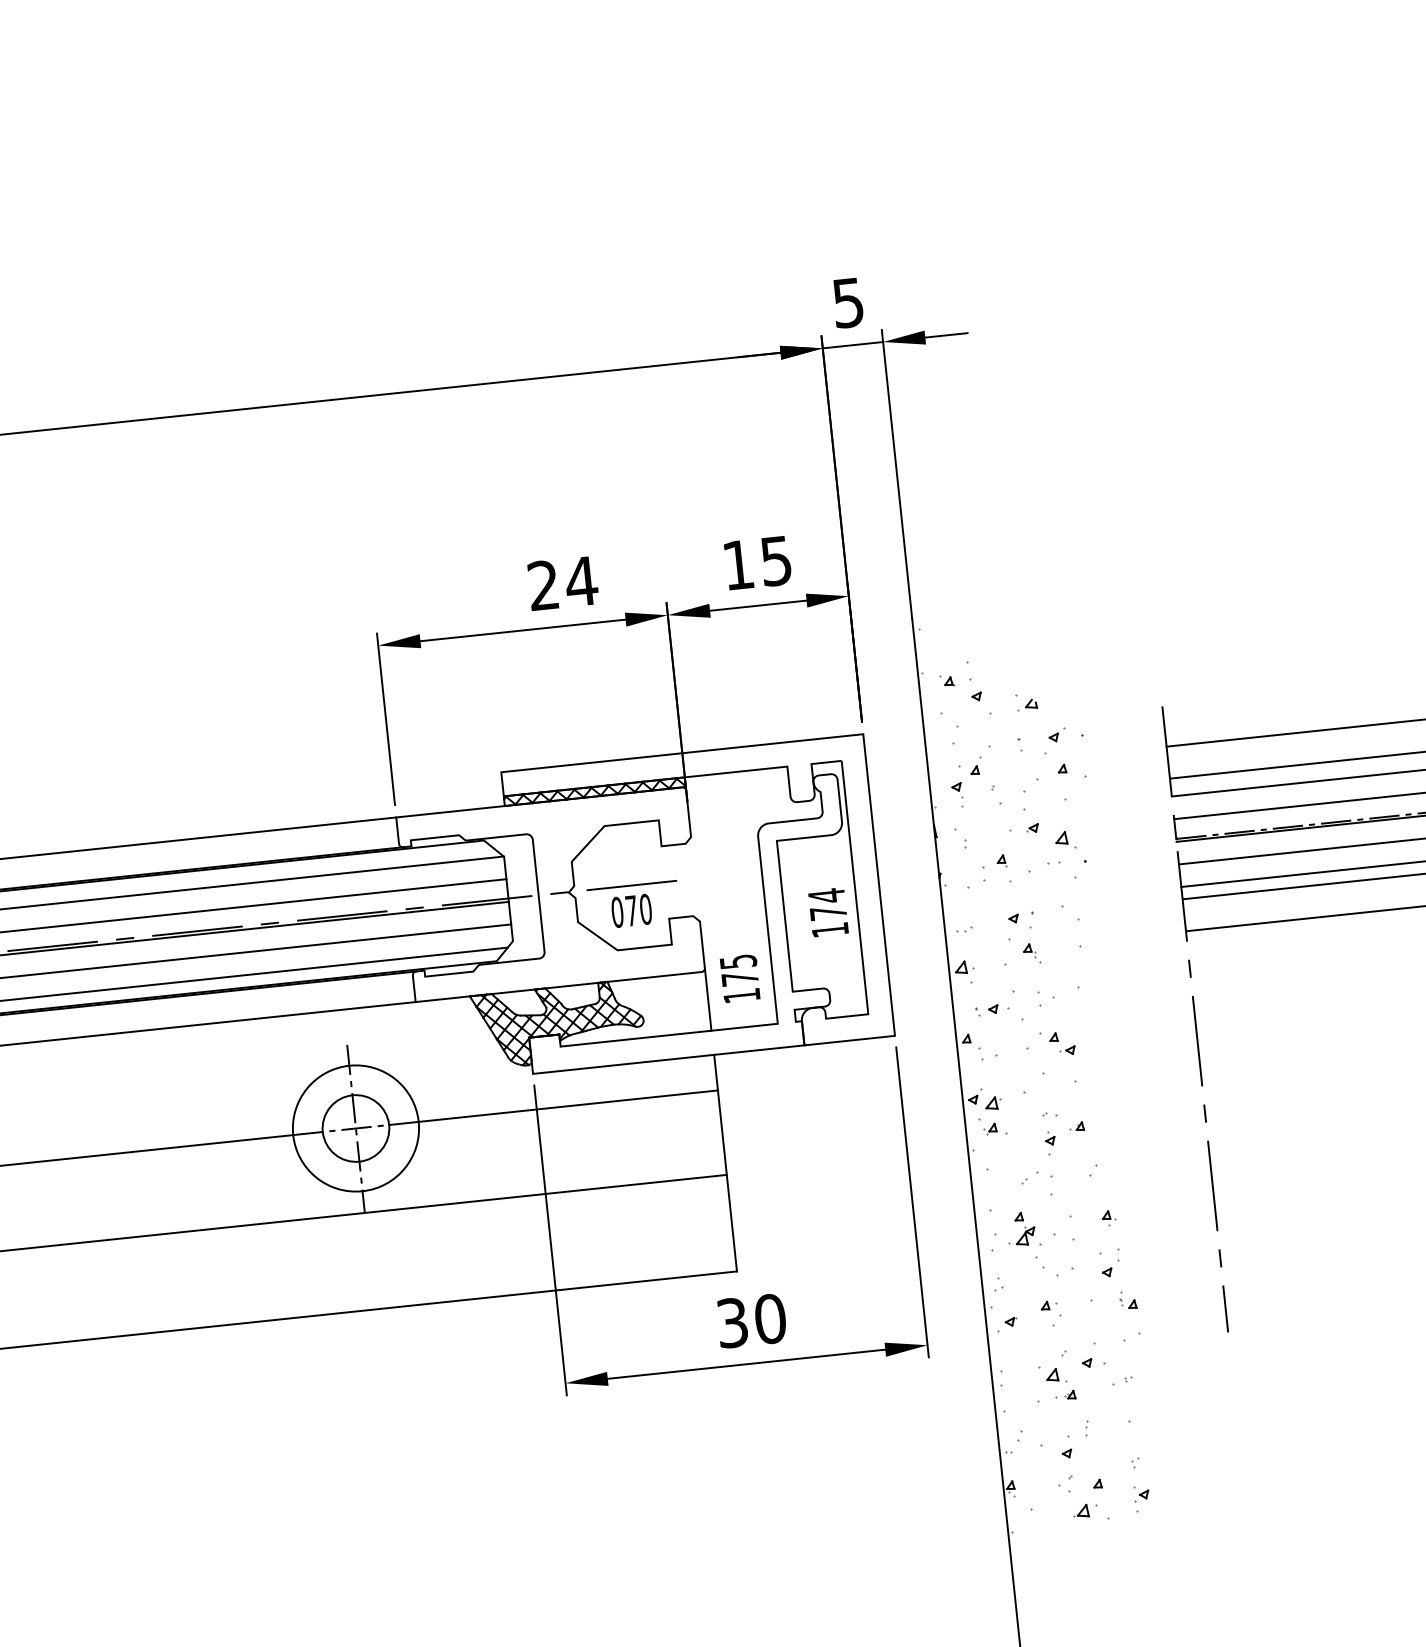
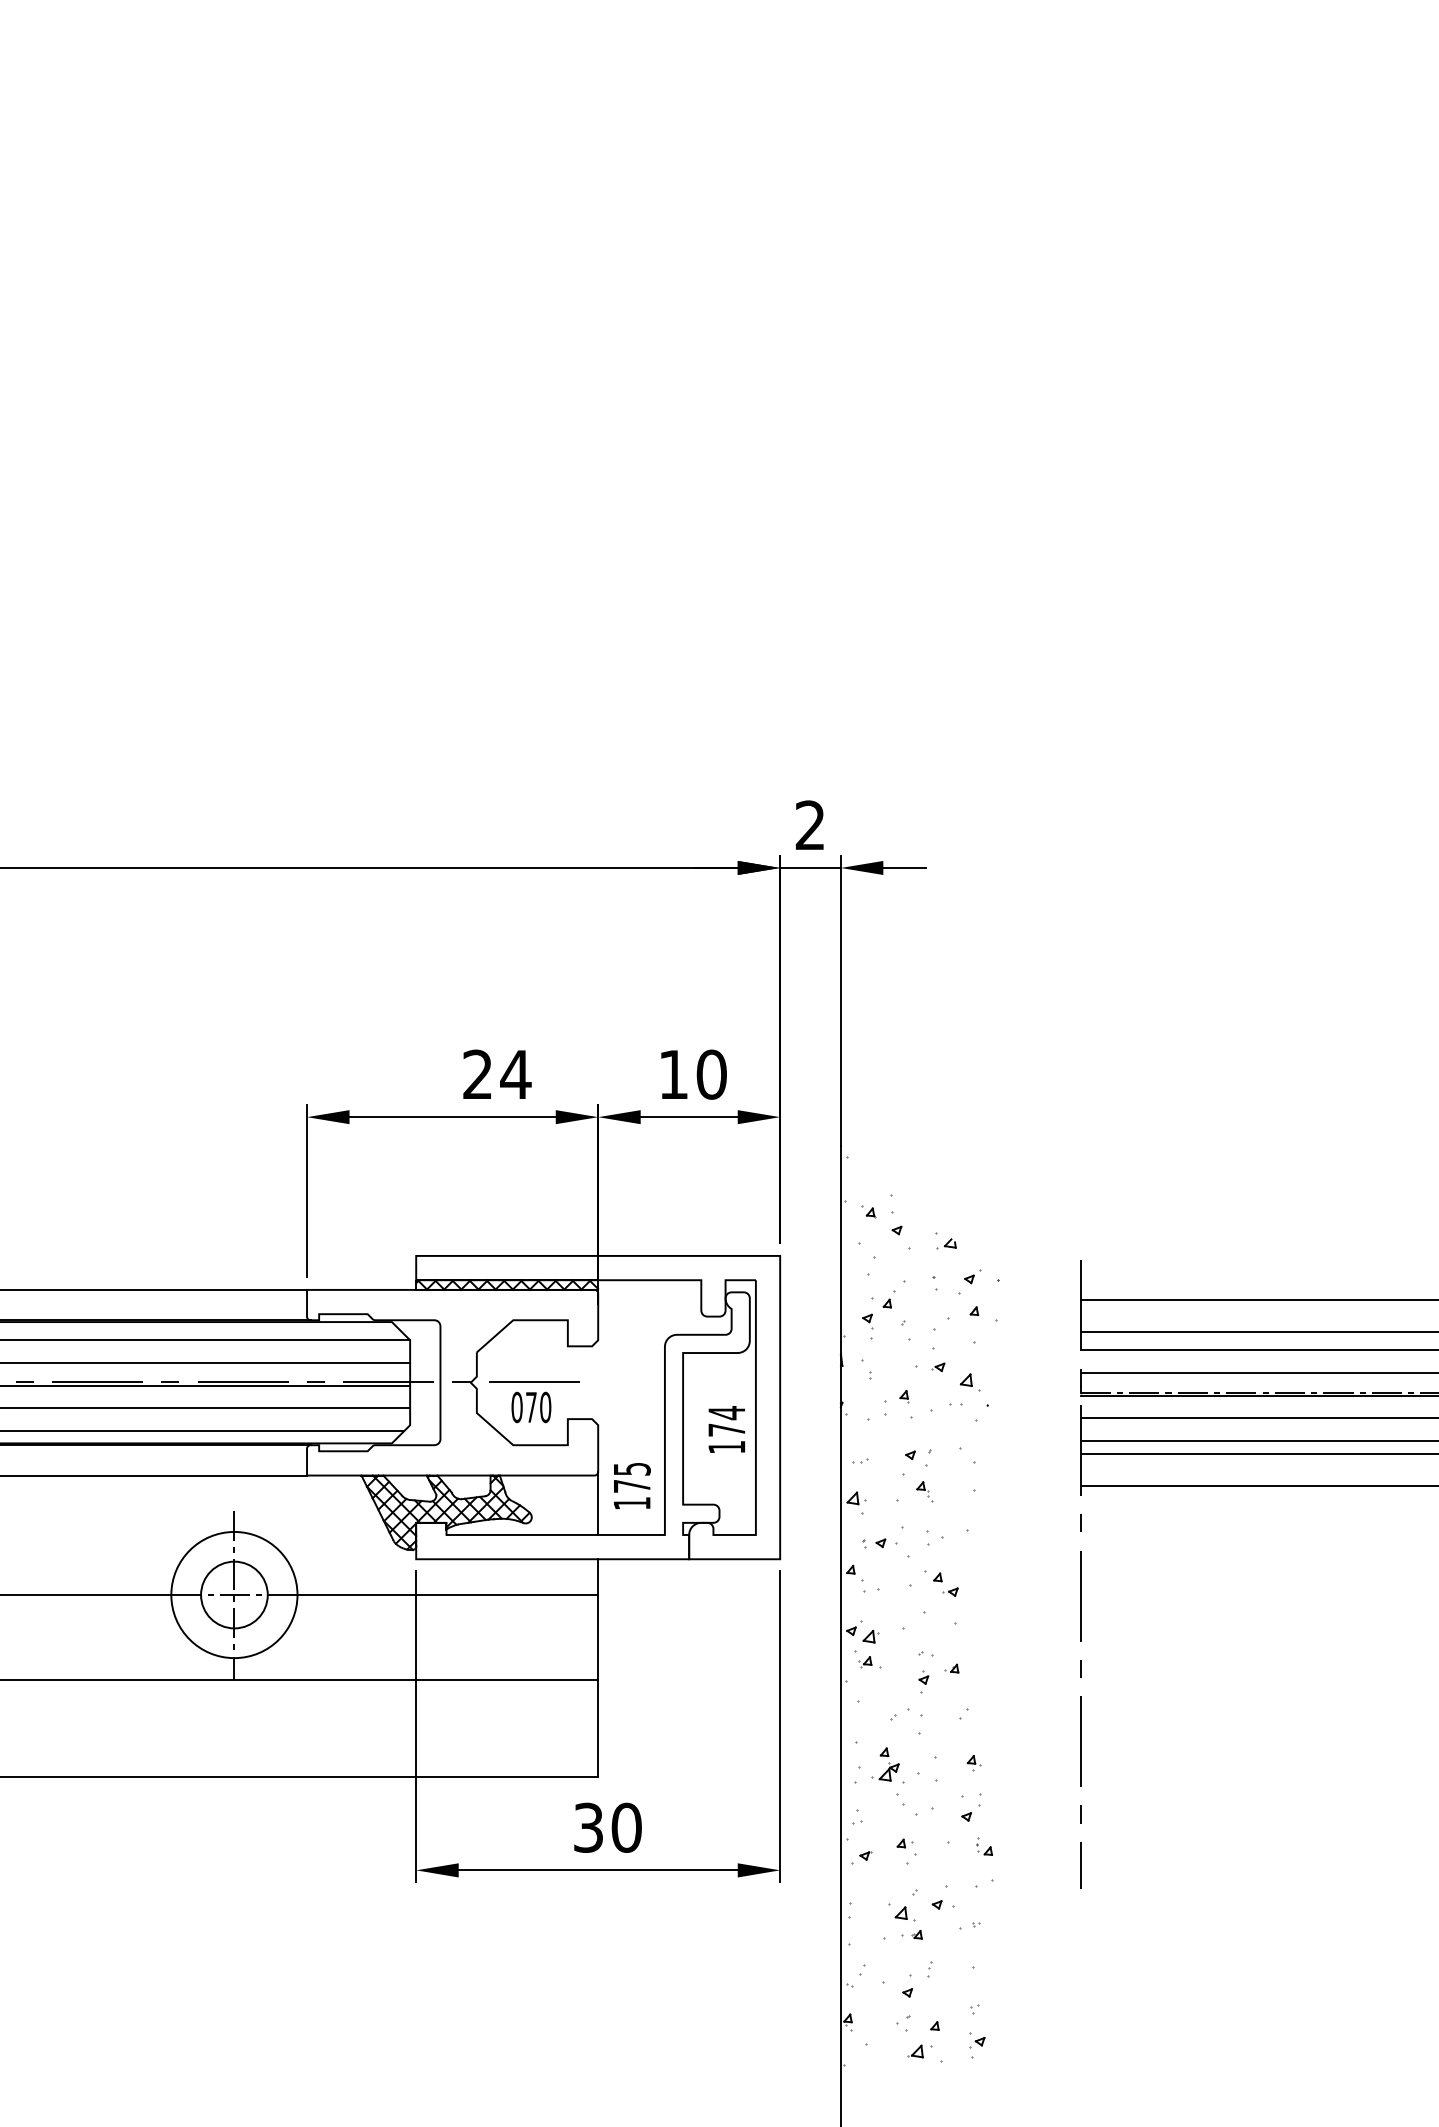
text: (847, 303) -> (809, 825), 5 -> 2
text: (776, 560) -> (711, 1074), 15 -> 10

